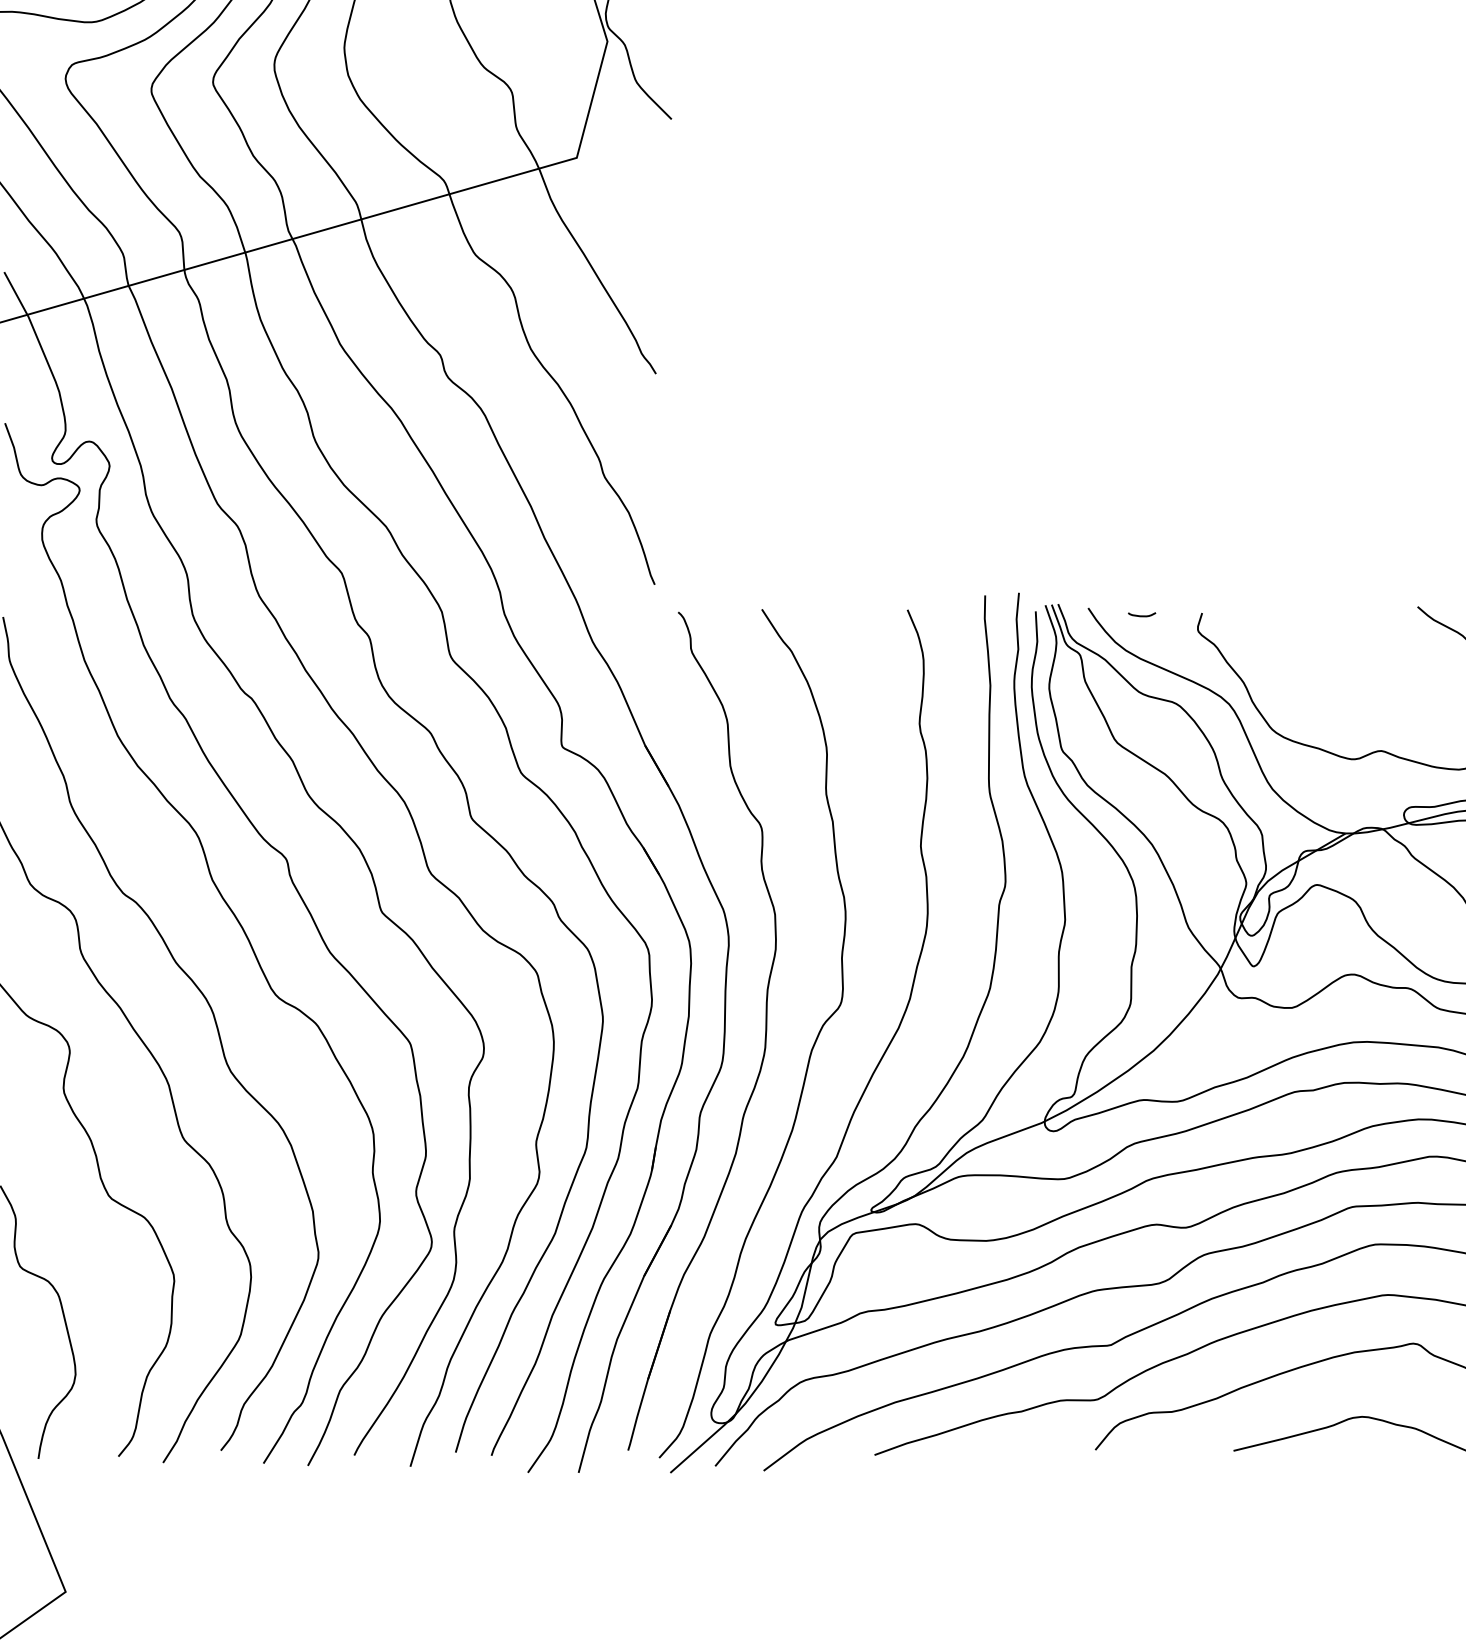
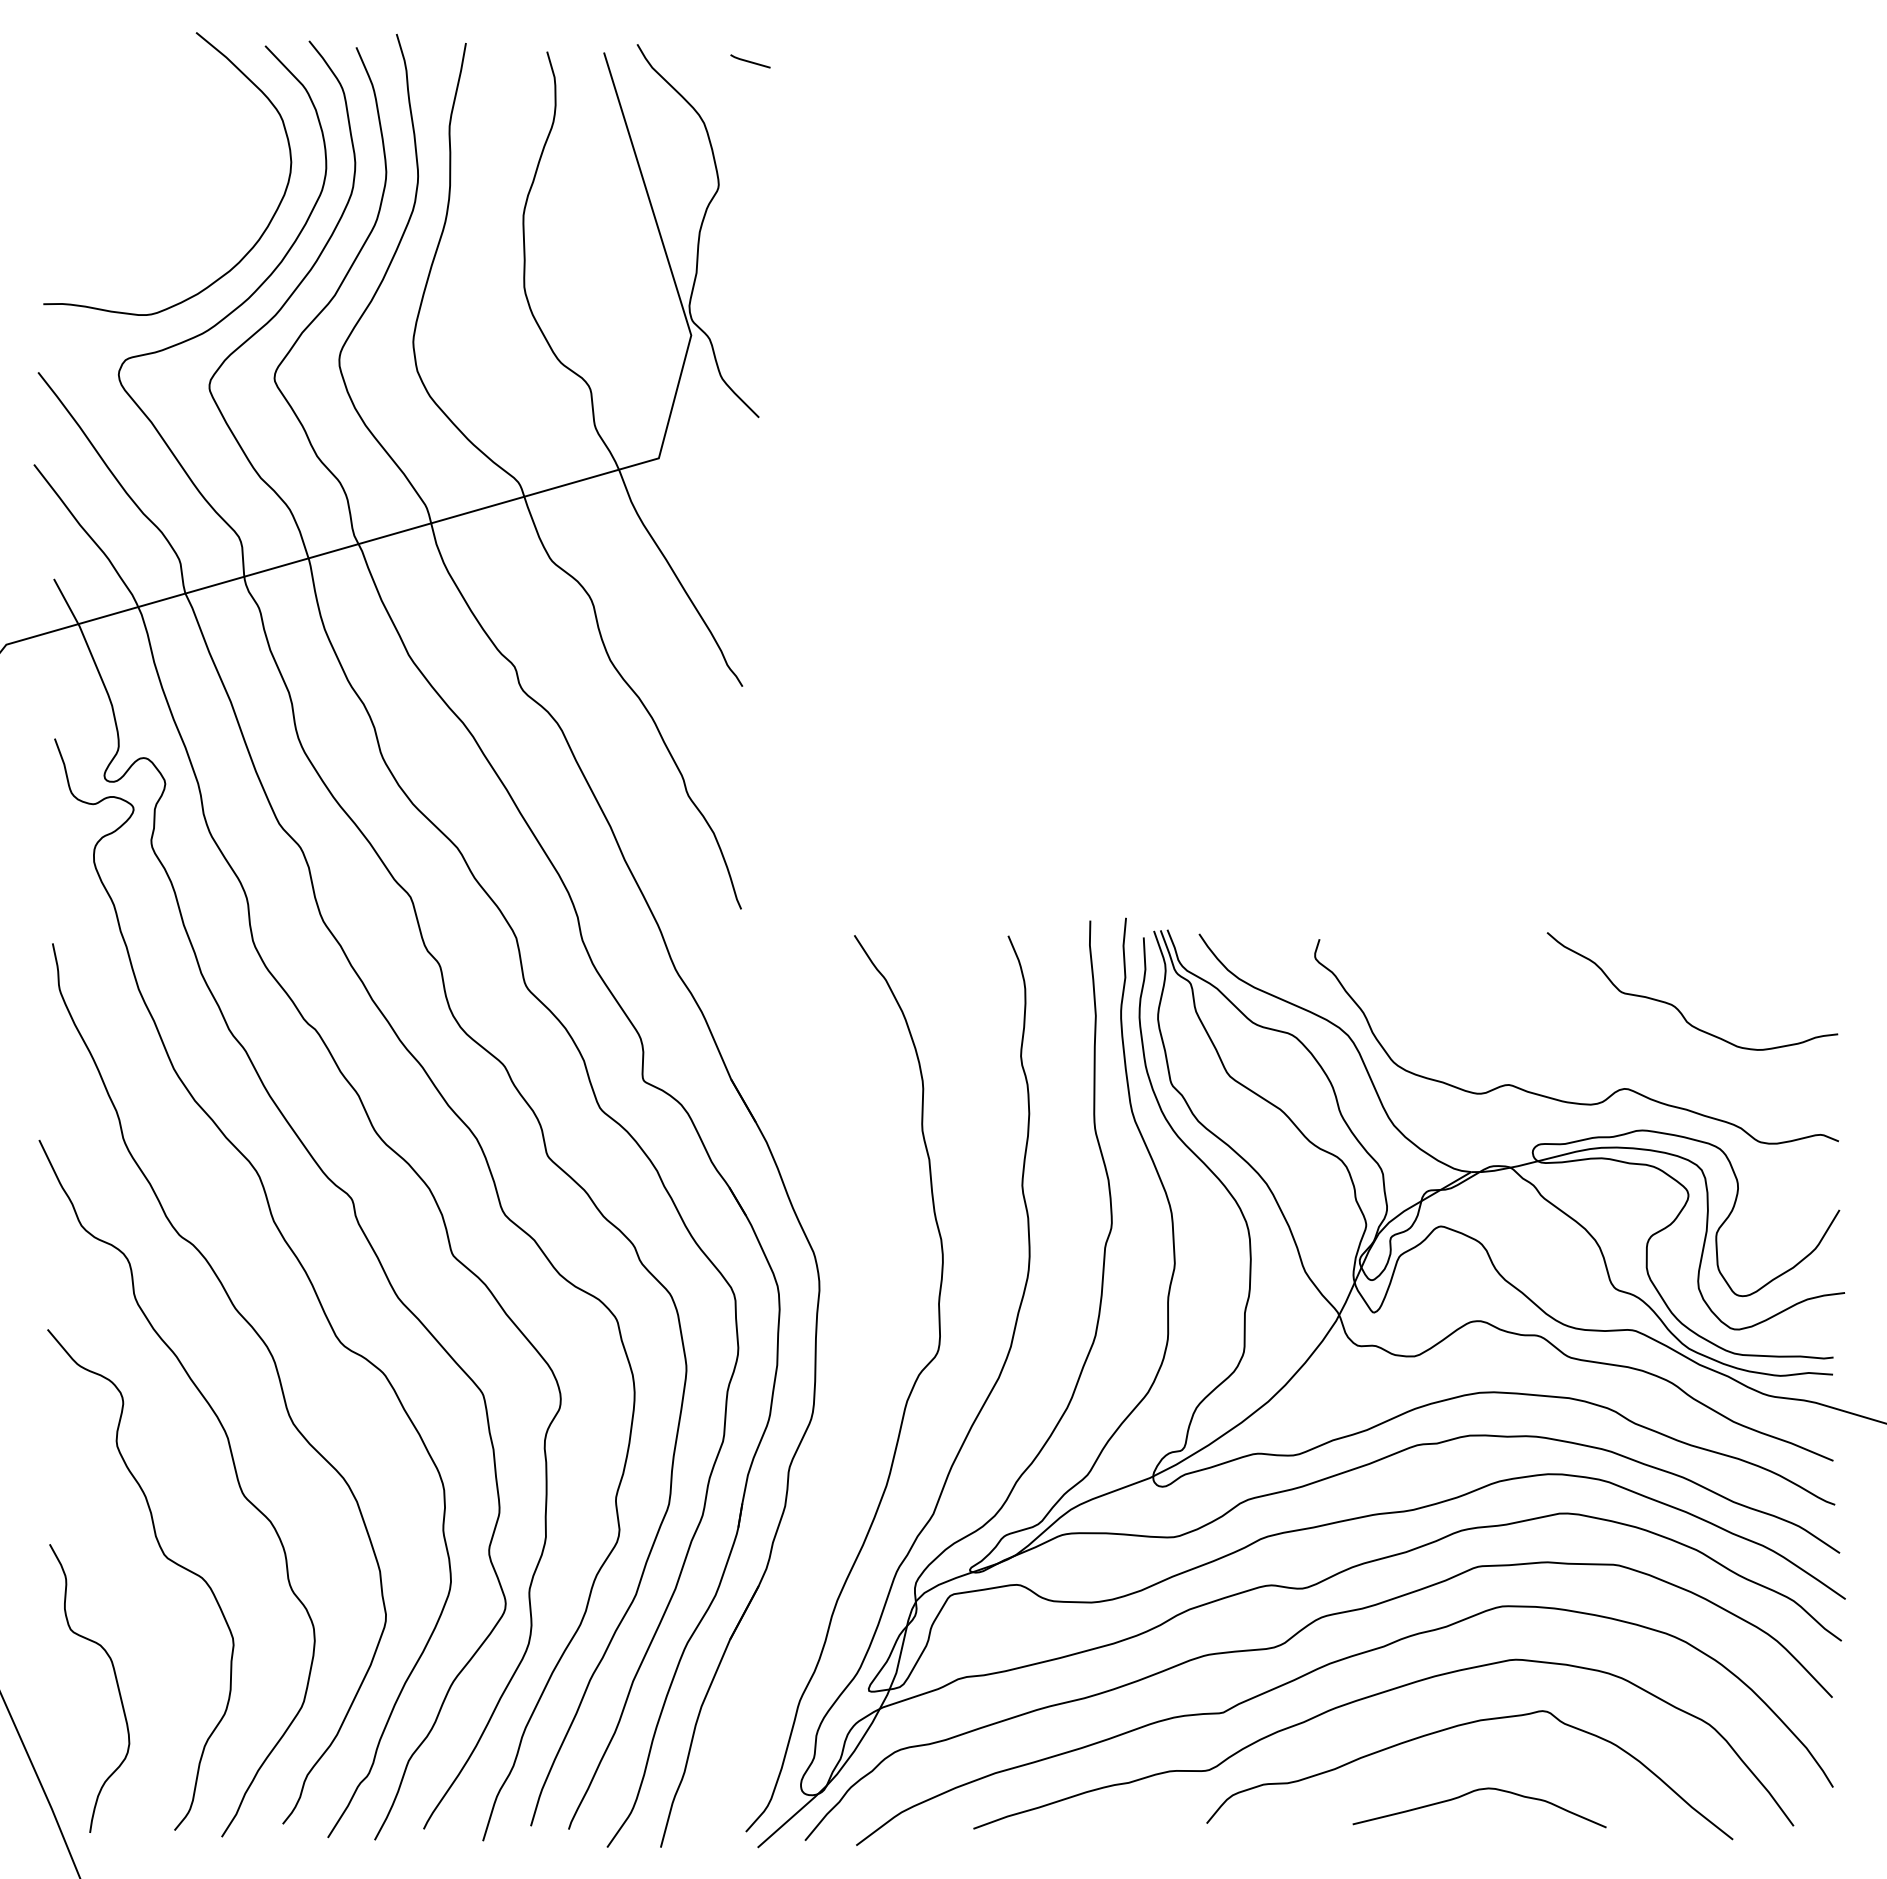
curve: (1141, 615) -> (1255, 941), removed
part: (764, 1034) -> (857, 1384), removed

